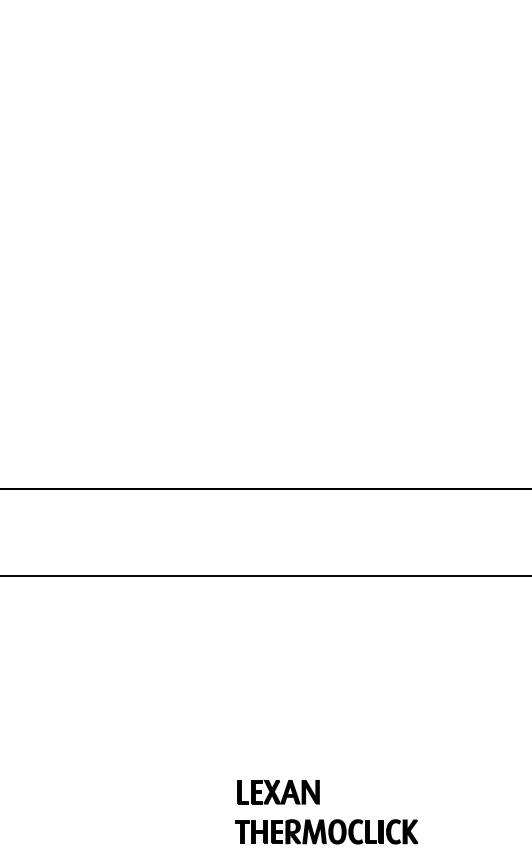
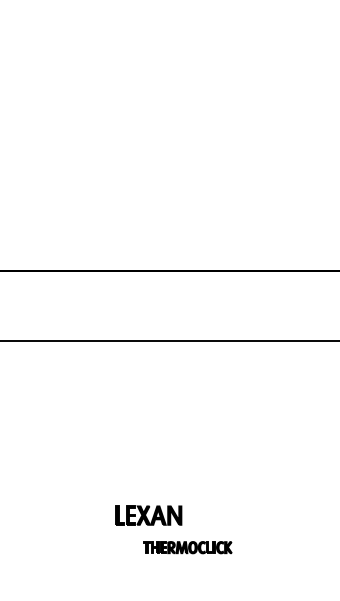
part: (326, 831) -> (187, 547), size x0.6

